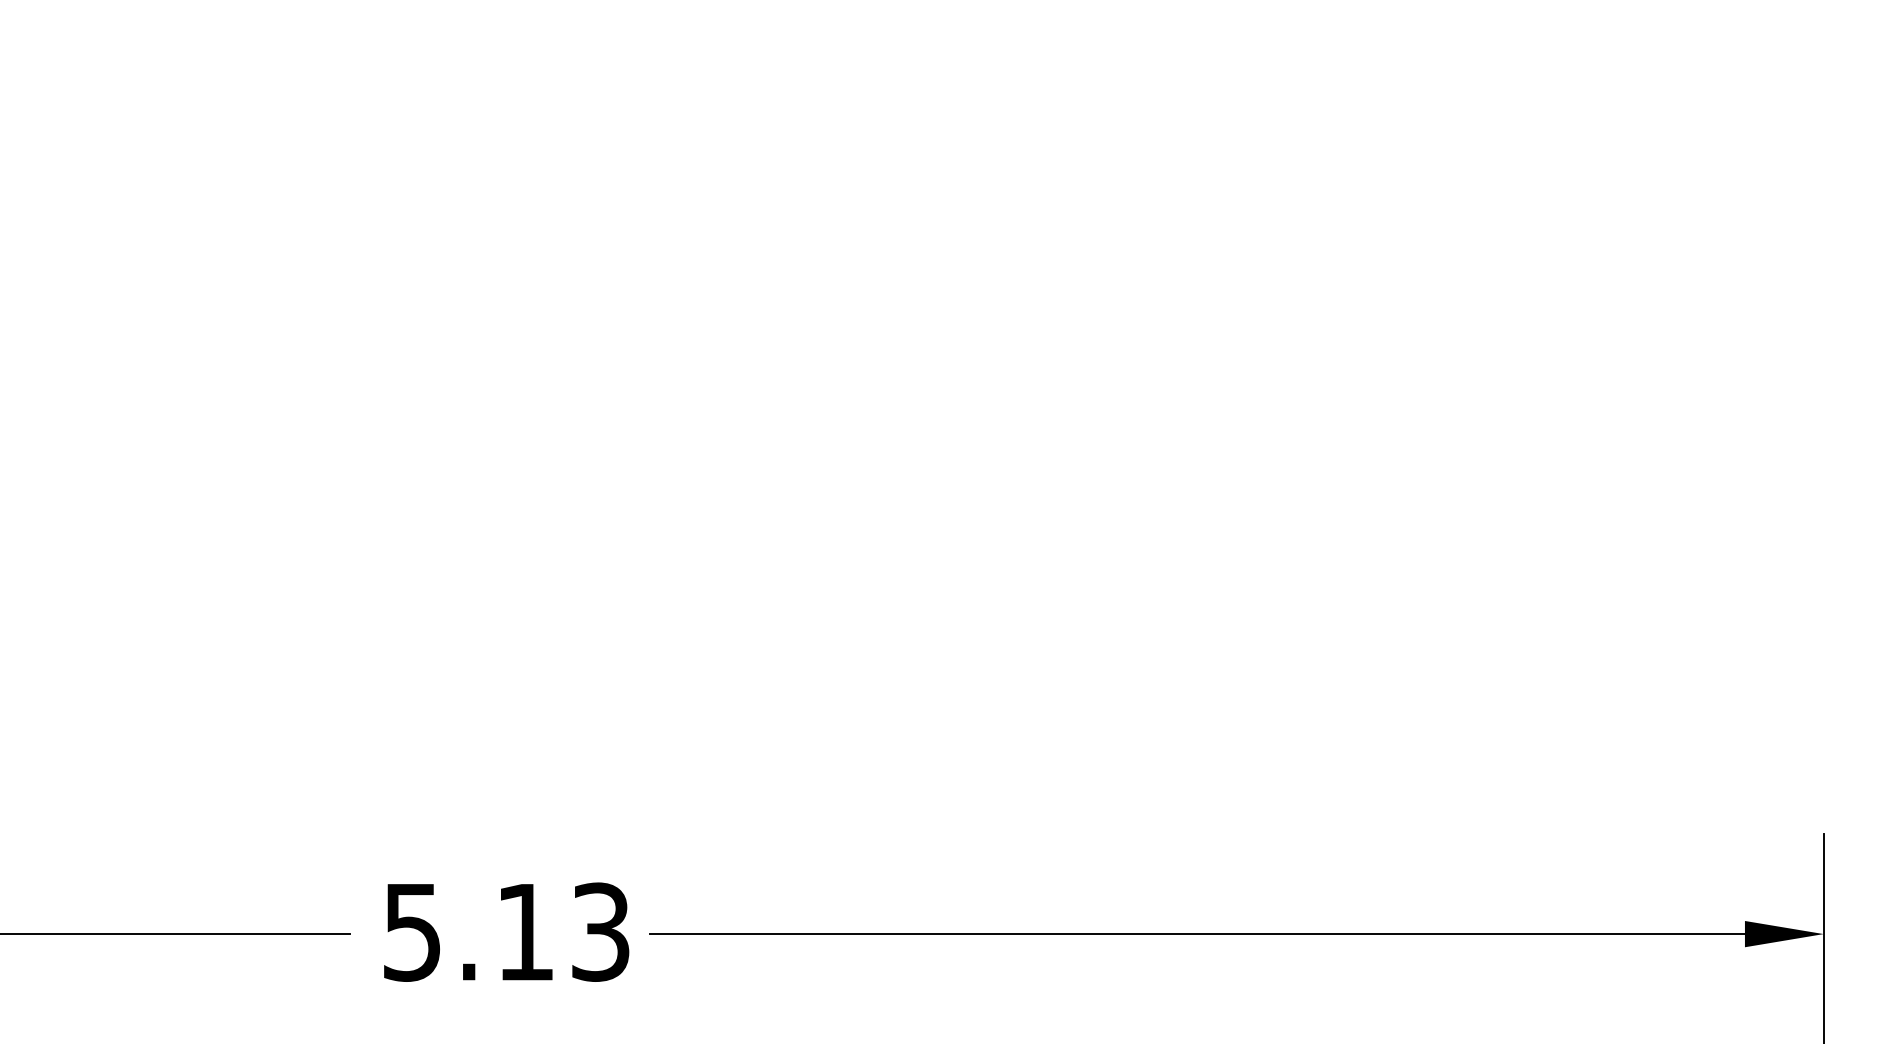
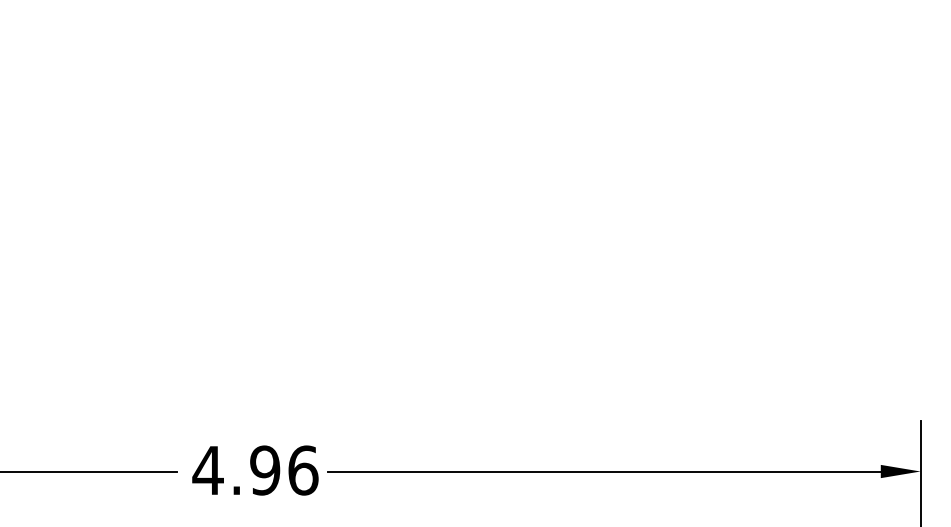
text: (506, 932) -> (255, 470), 5.13 -> 4.96

